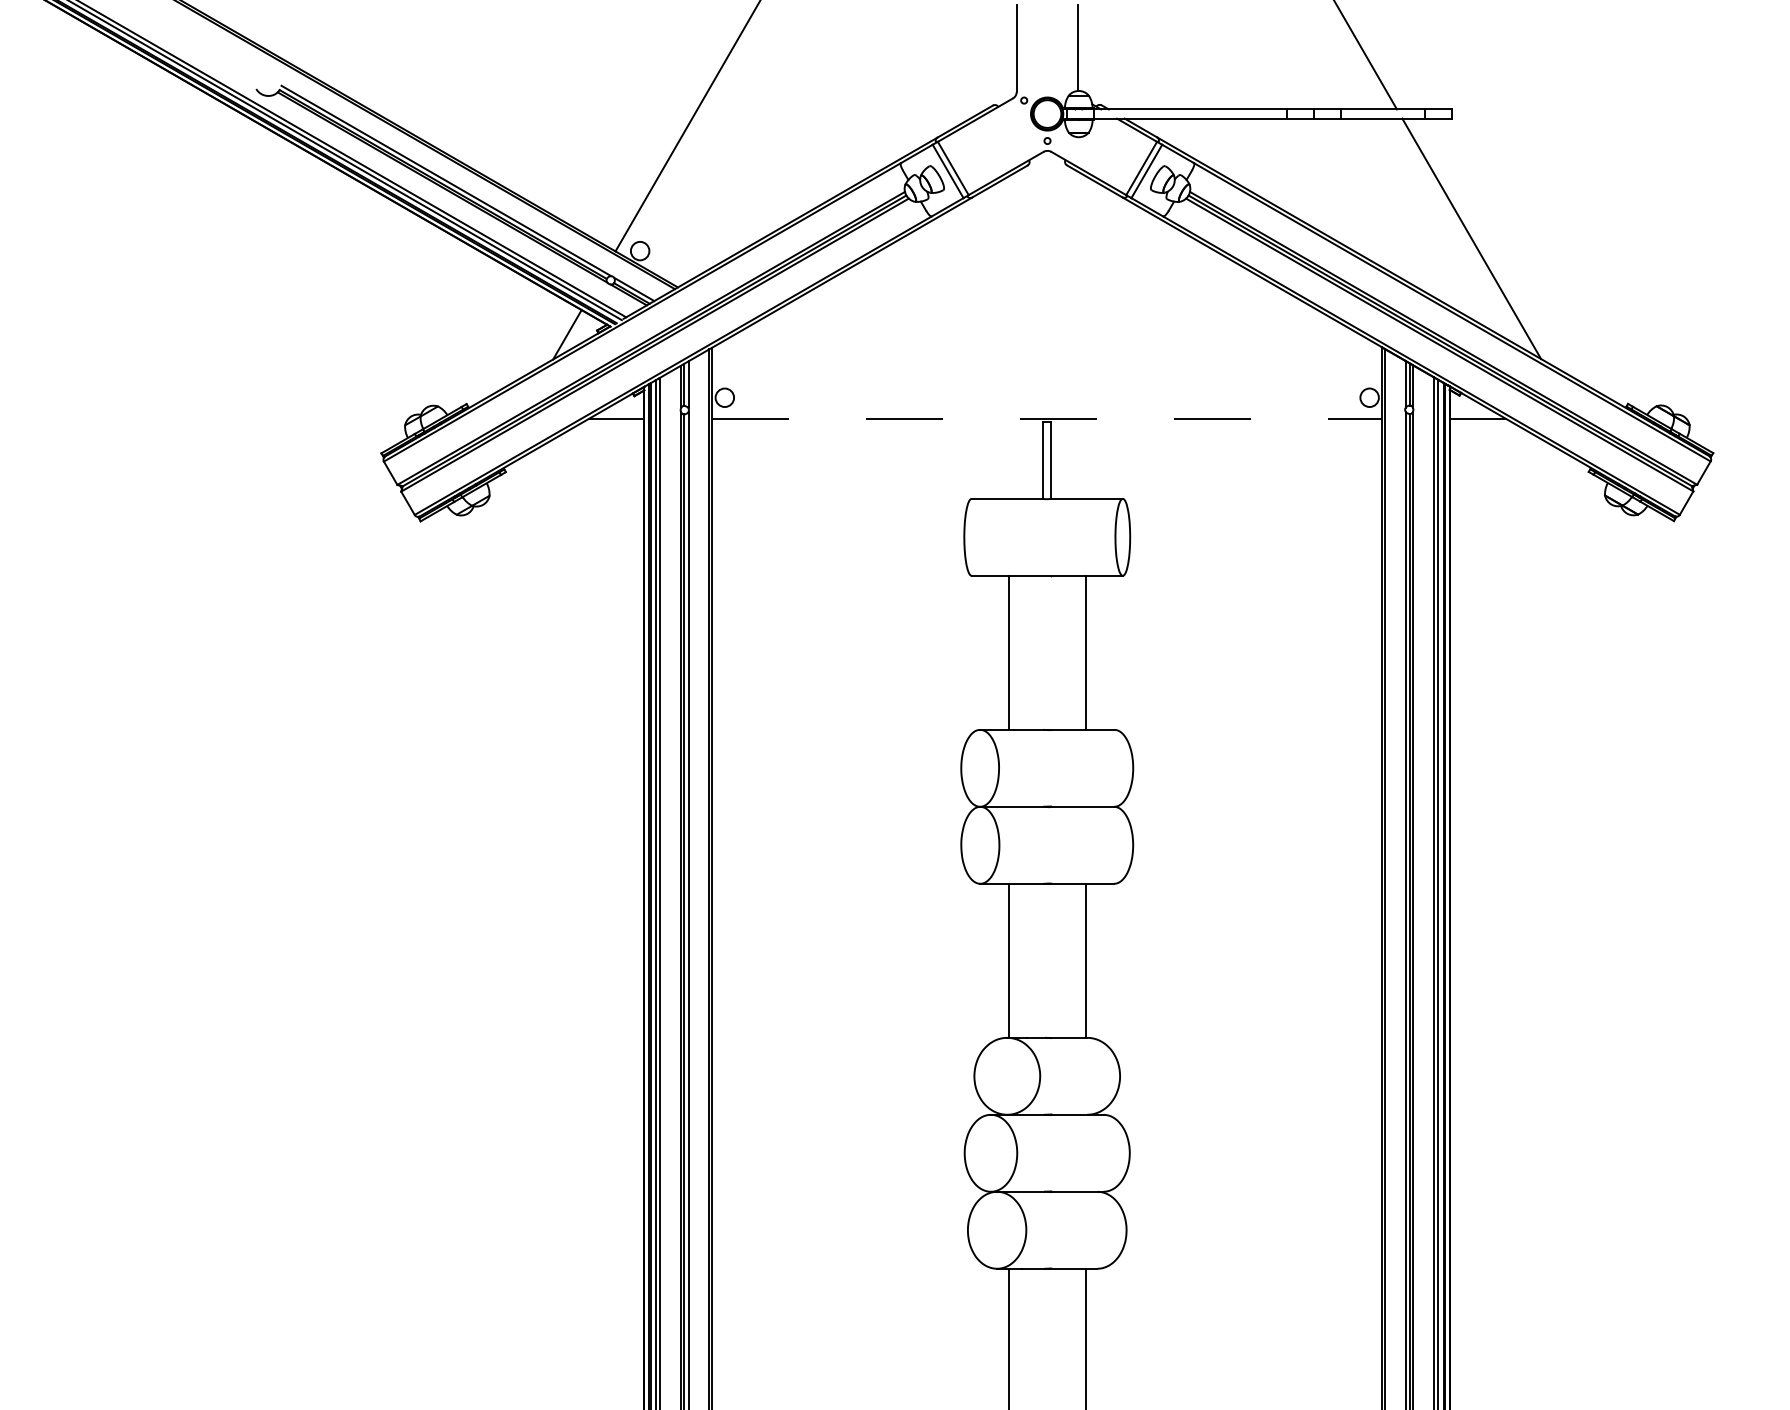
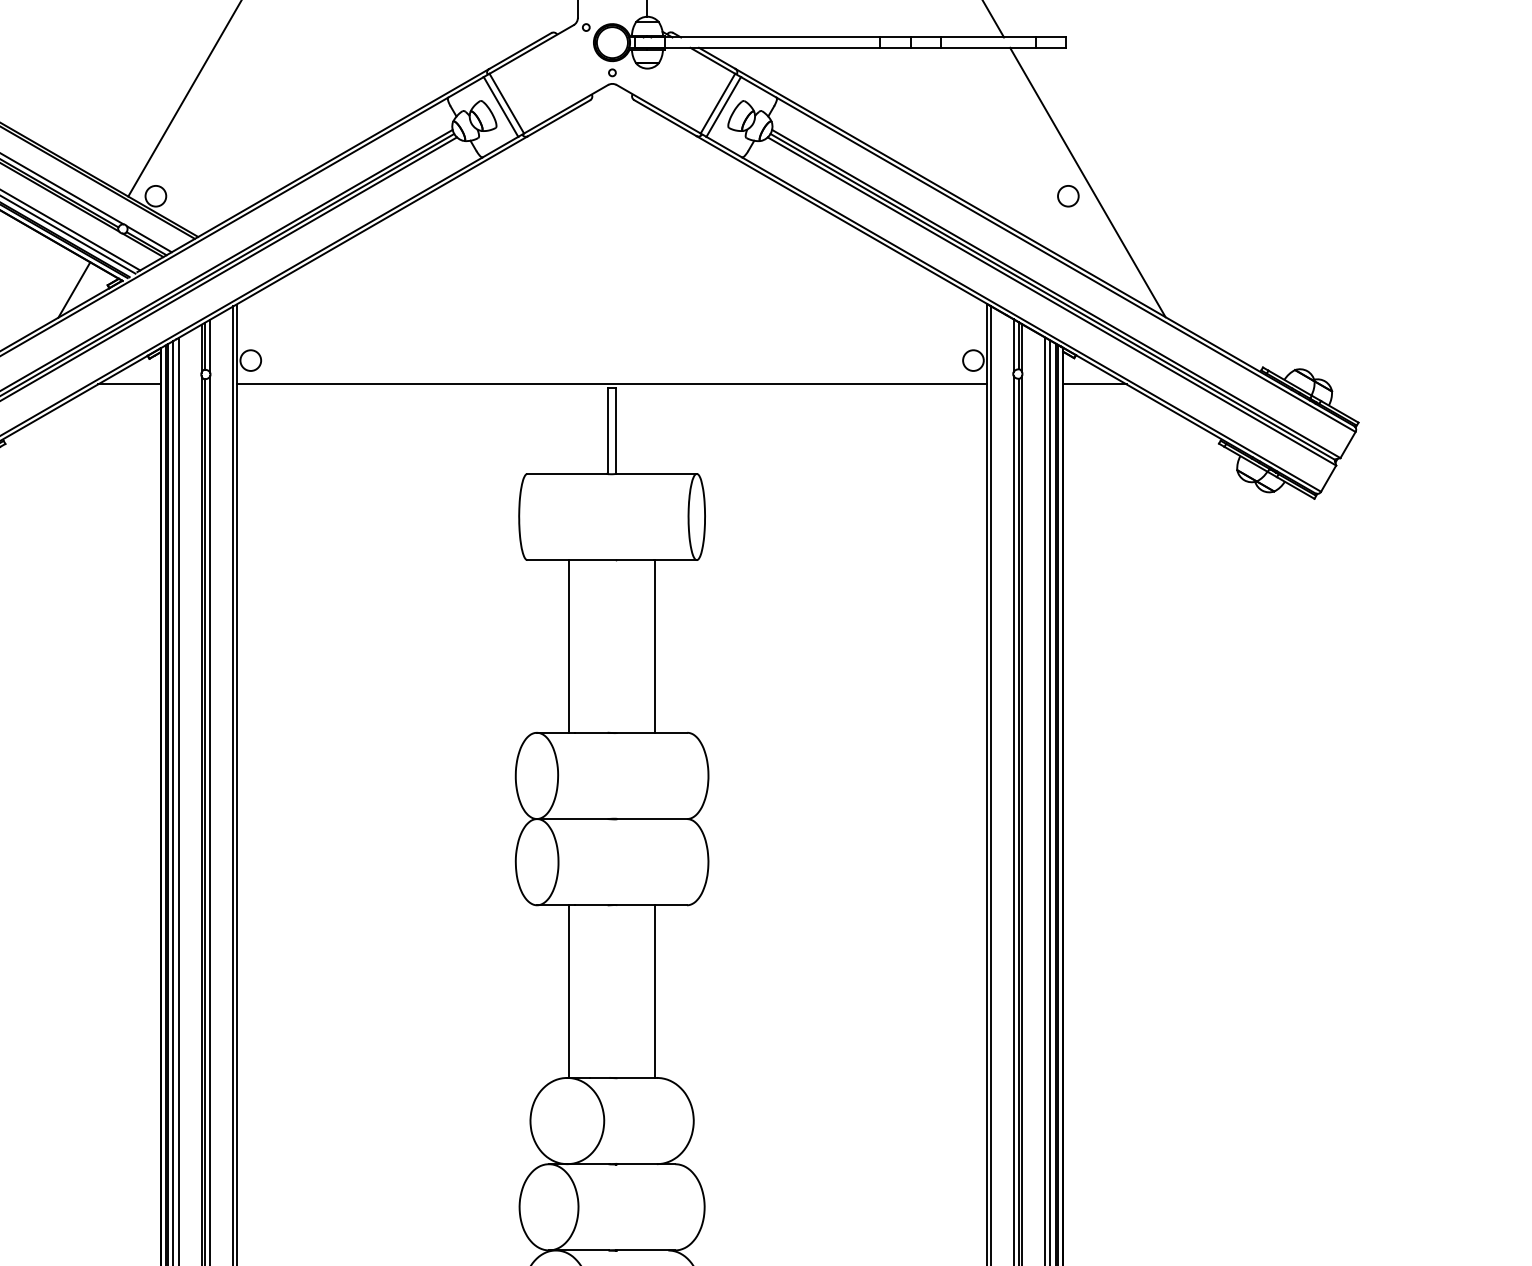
circle: (1454, 251) -> (1068, 196), added
line: (1047, 418) -> (612, 383), dashed -> solid

